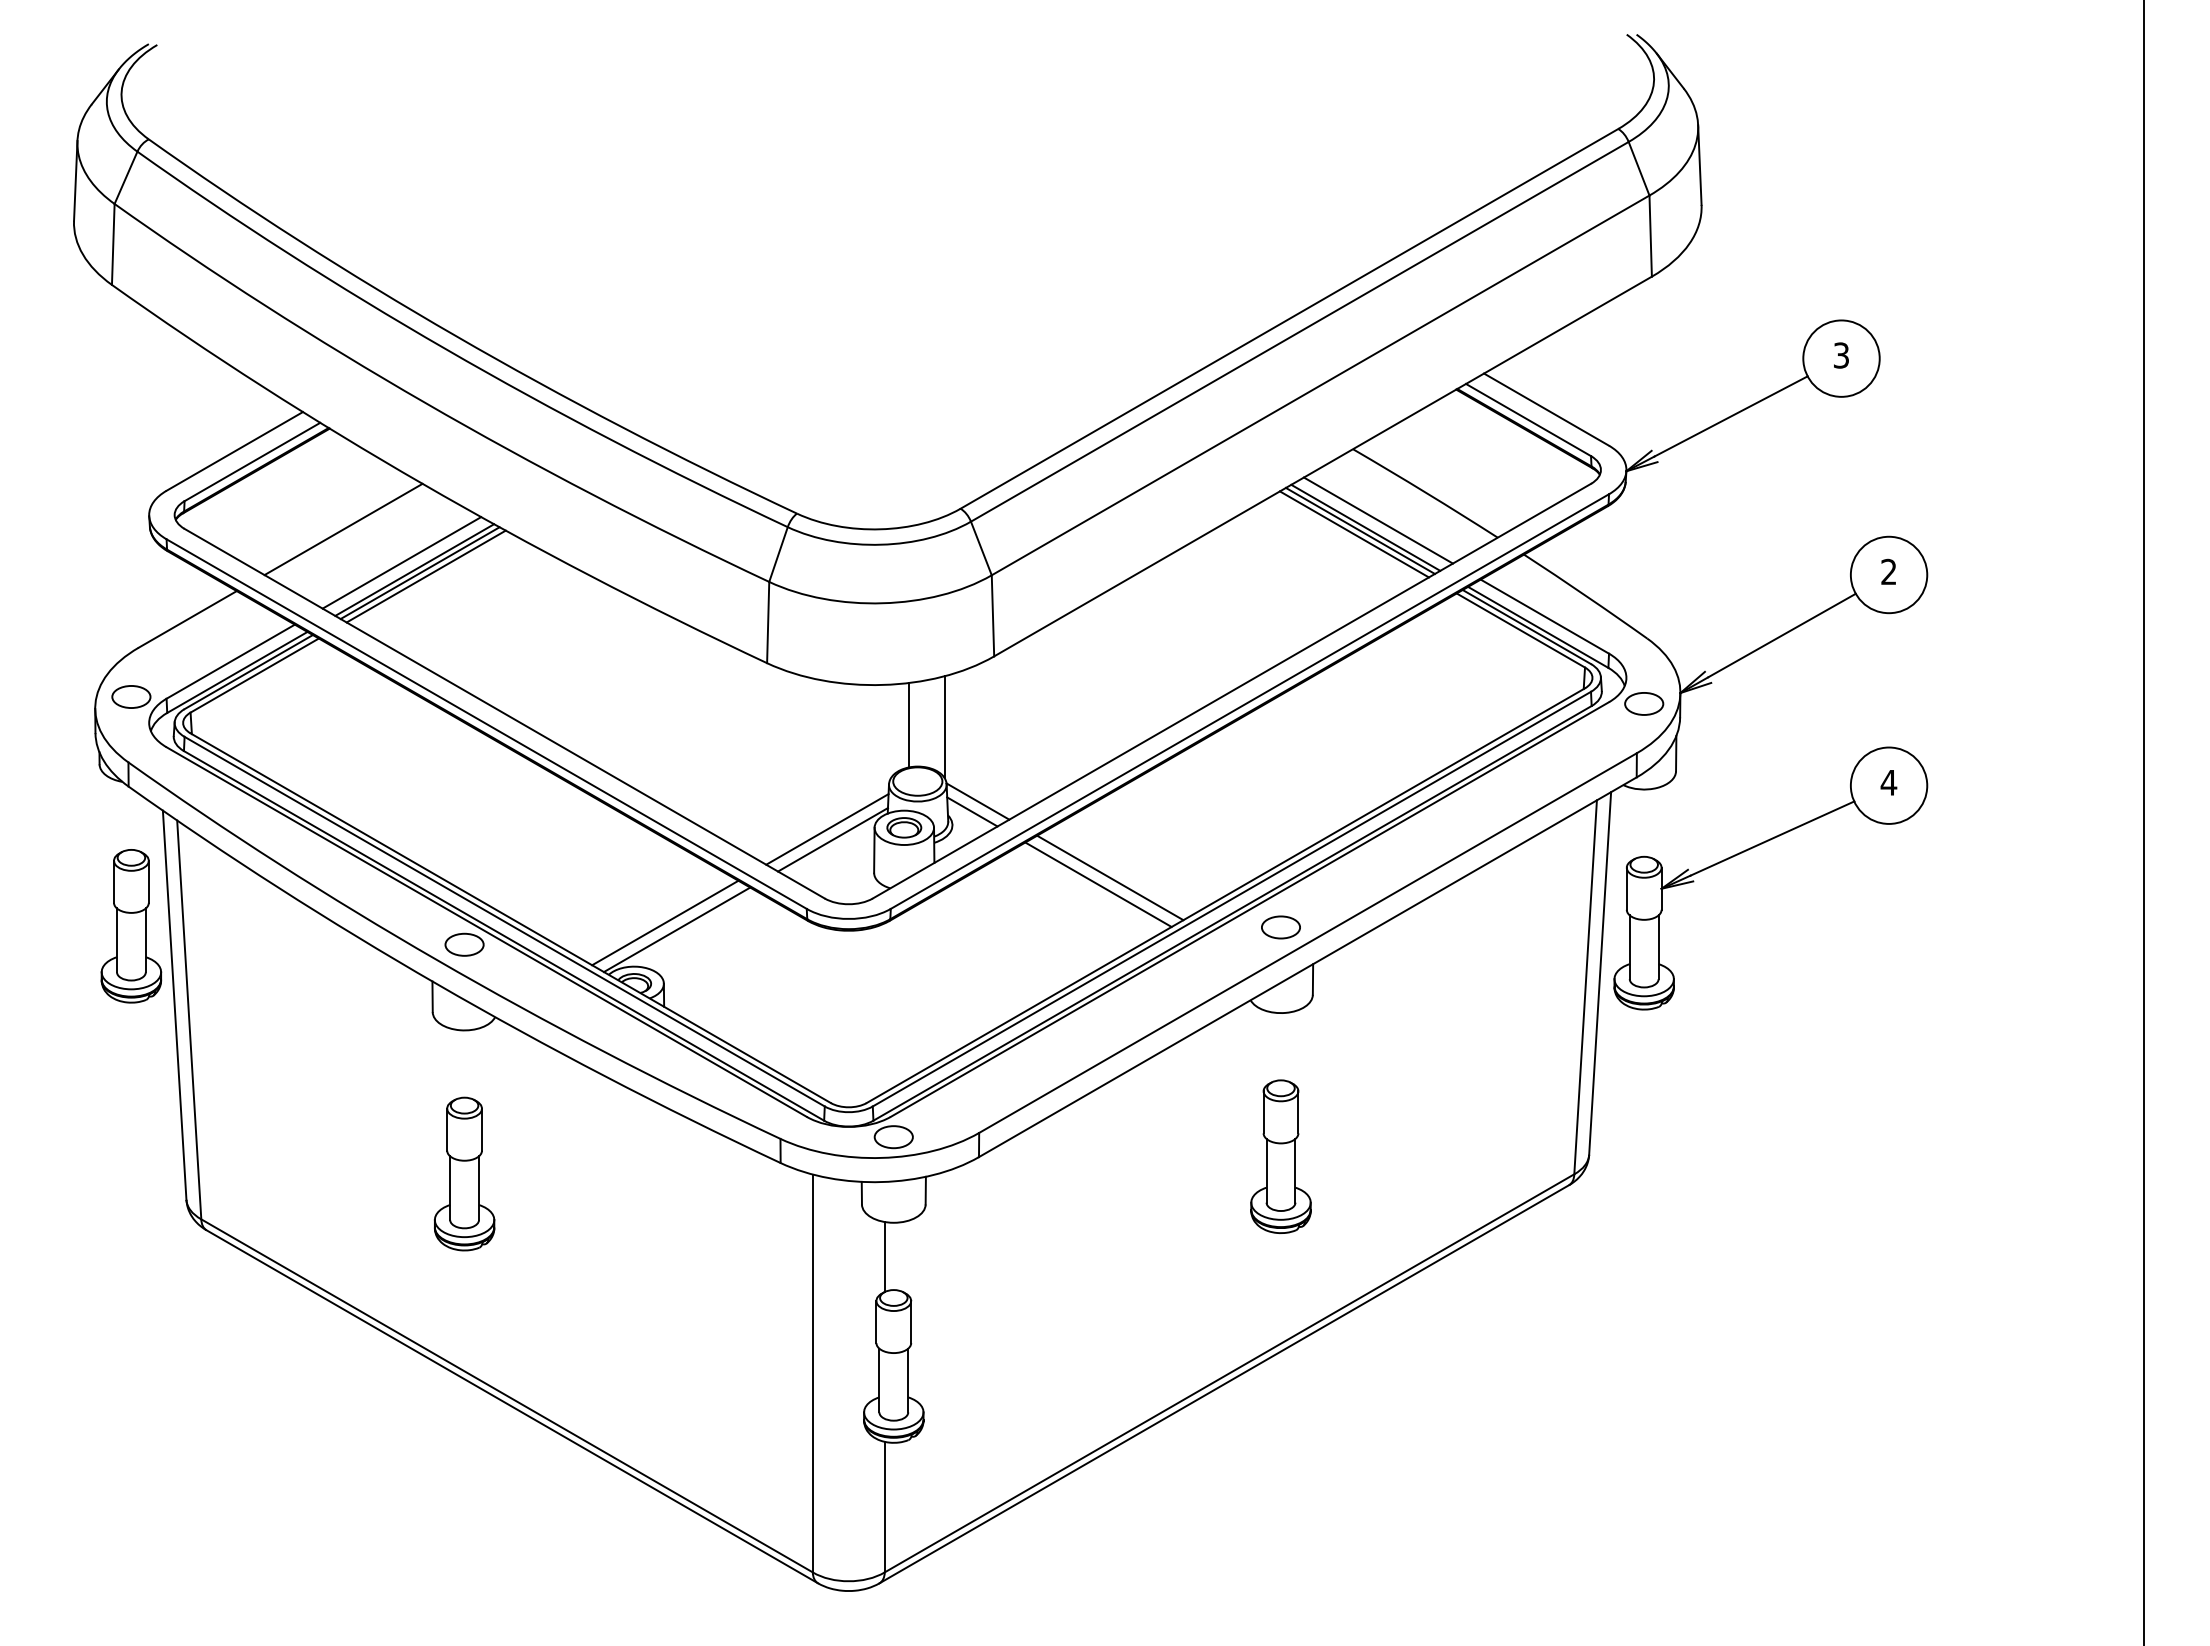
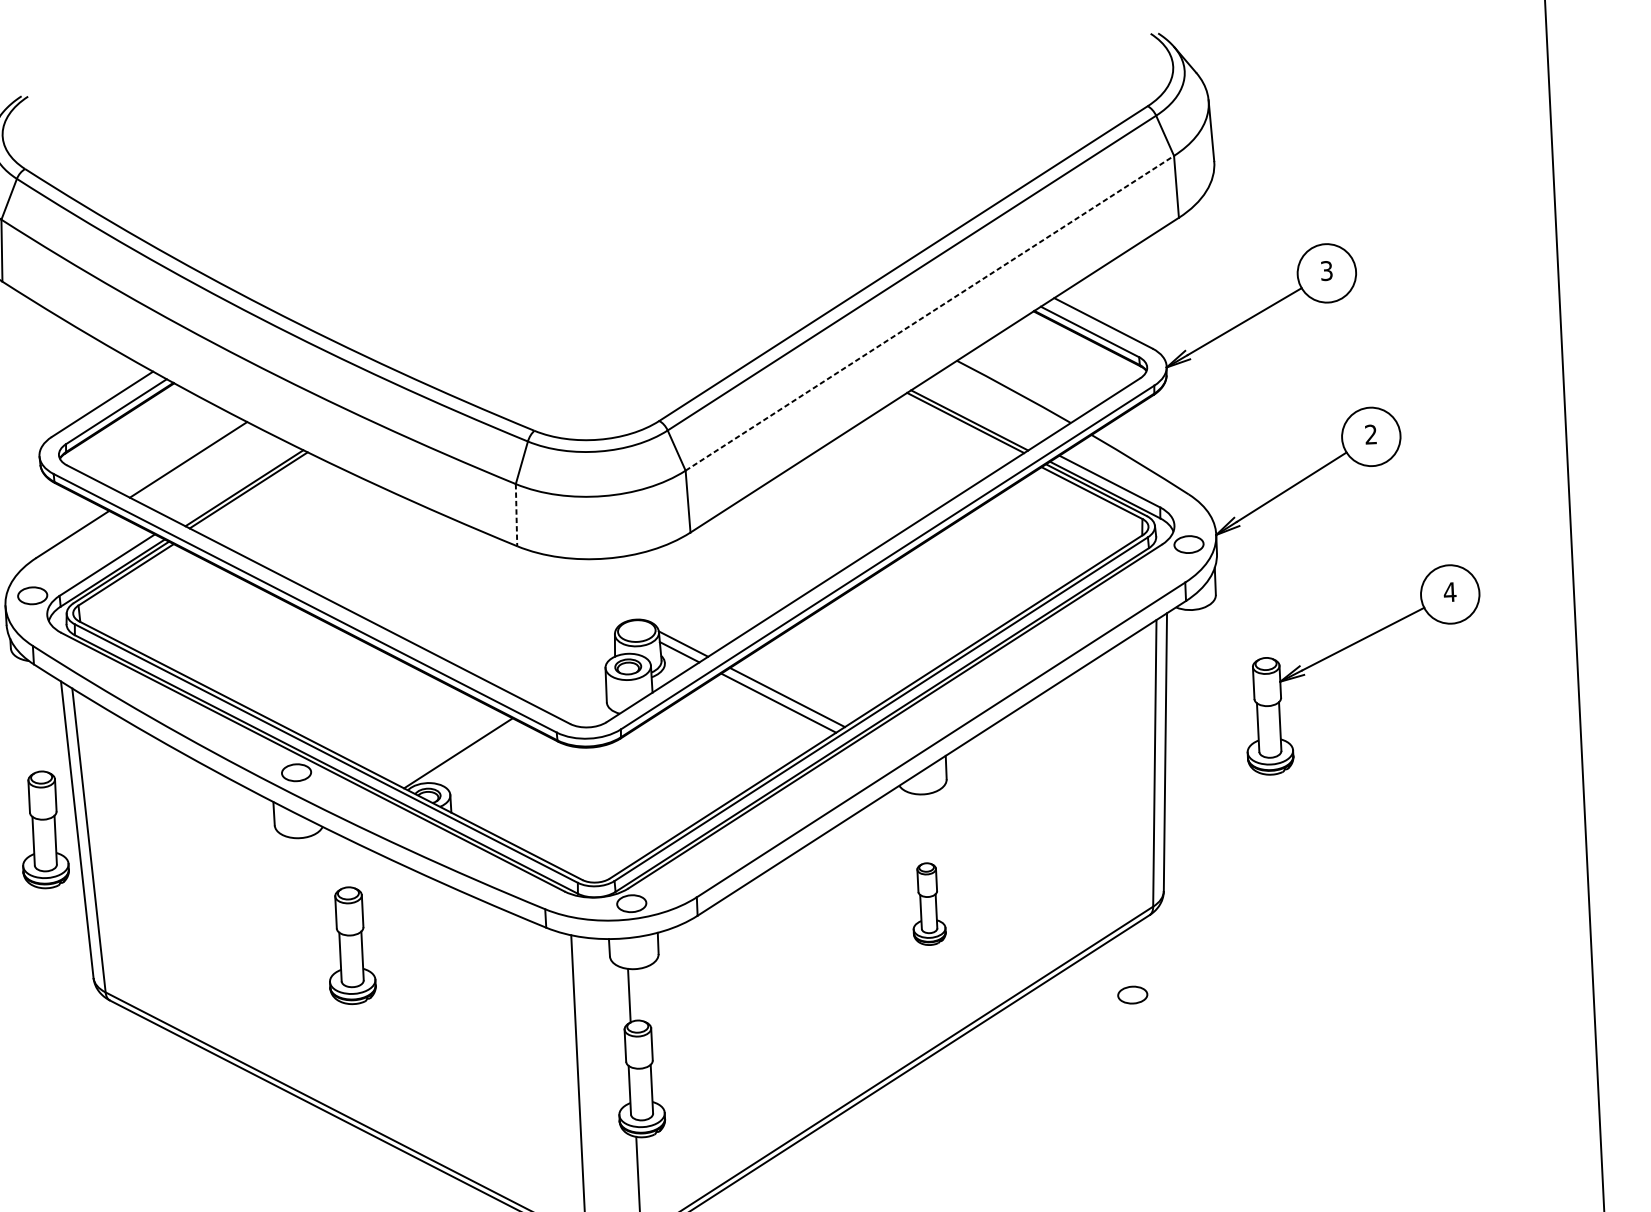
line: (1320, 385) -> (929, 313), solid -> dashed
line: (1377, 520) -> (978, 414), removed
line: (1353, 534) -> (960, 425), removed
line: (401, 562) -> (234, 482), removed
line: (425, 576) -> (252, 492), removed
line: (768, 622) -> (516, 515), solid -> dashed
line: (908, 725) -> (627, 588), removed
line: (944, 727) -> (655, 588), removed
line: (827, 829) -> (569, 671), removed
line: (832, 839) -> (573, 678), removed
part: (1755, 847) -> (1350, 646), moved
line: (665, 922) -> (449, 748), removed
part: (131, 926) -> (44, 830), moved
part: (1280, 927) -> (1132, 995), moved
part: (1280, 1156) -> (927, 904), size x0.7
part: (464, 1173) -> (350, 945), moved

